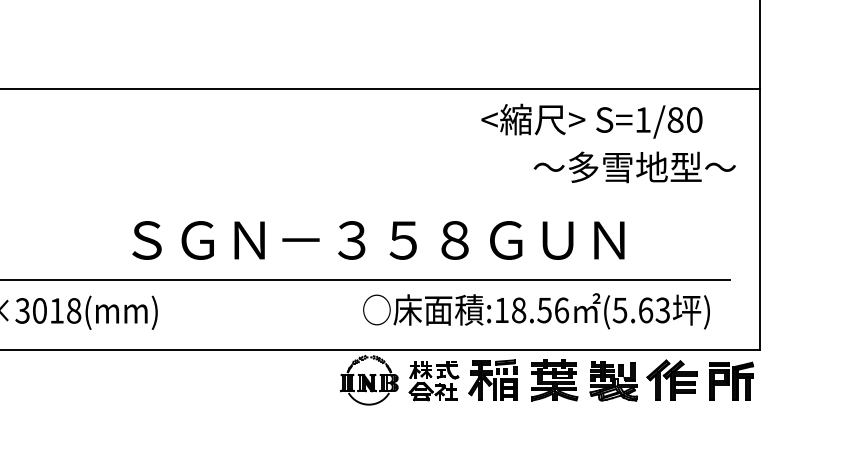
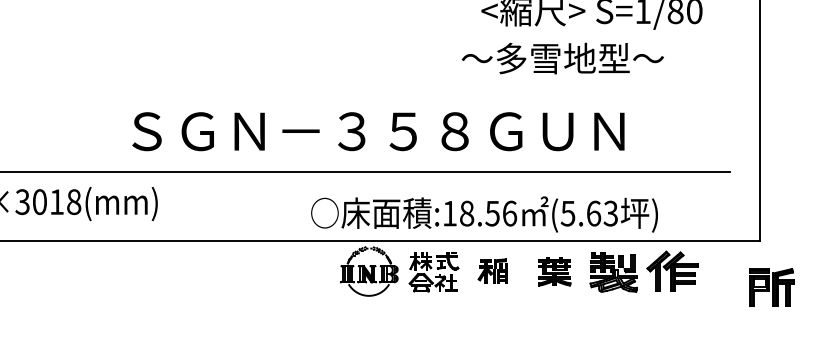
text: (634, 167) -> (562, 58), moved
text: (536, 311) -> (484, 214), moved
part: (492, 379) -> (492, 270), size x0.6
part: (554, 380) -> (554, 271), size x0.7
part: (731, 380) -> (771, 286), moved

